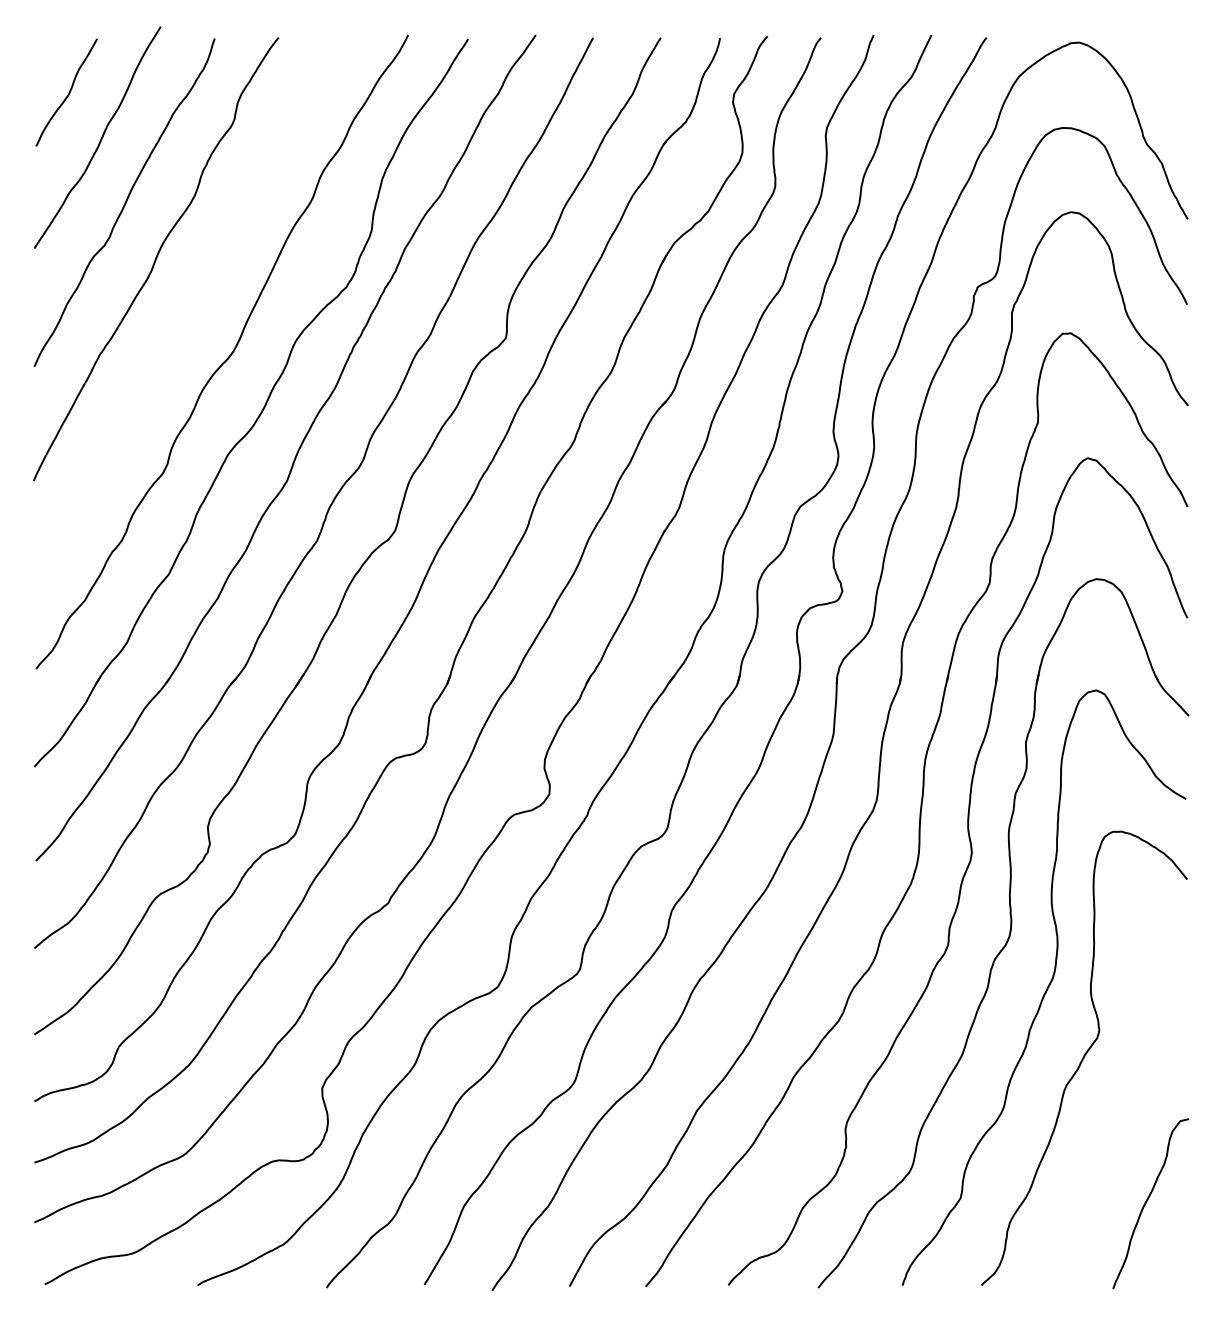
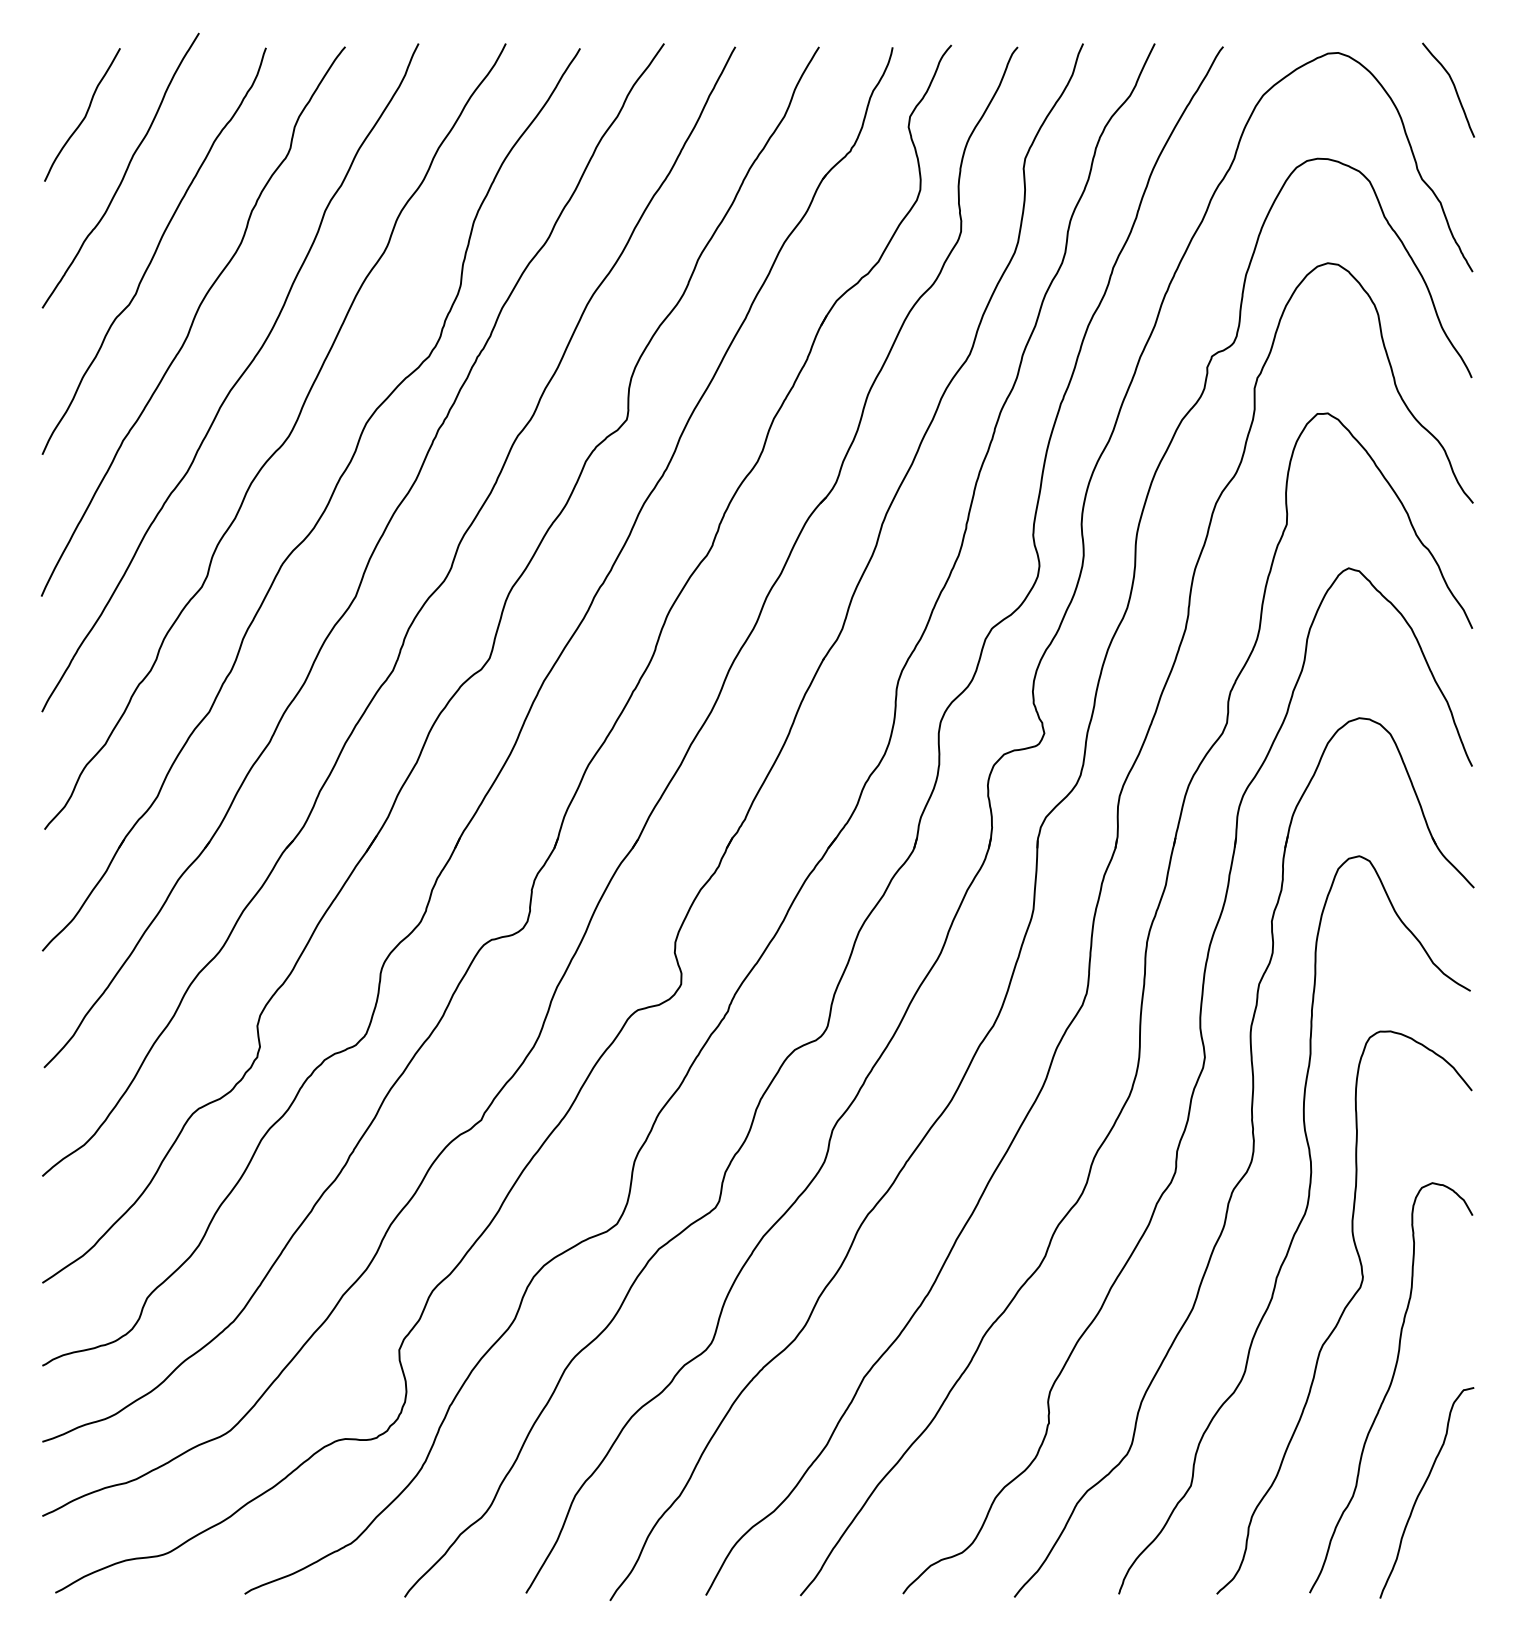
curve: (1172, 69) -> (1453, 86), added
curve: (190, 306) -> (236, 380), added
curve: (1121, 1118) -> (1390, 1387), added

